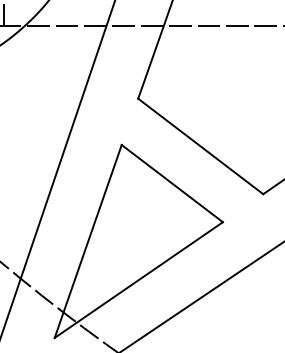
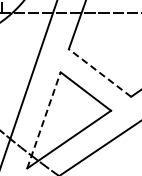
line: (199, 145) -> (99, 72), solid -> dashed
line: (87, 241) -> (43, 120), solid -> dashed

